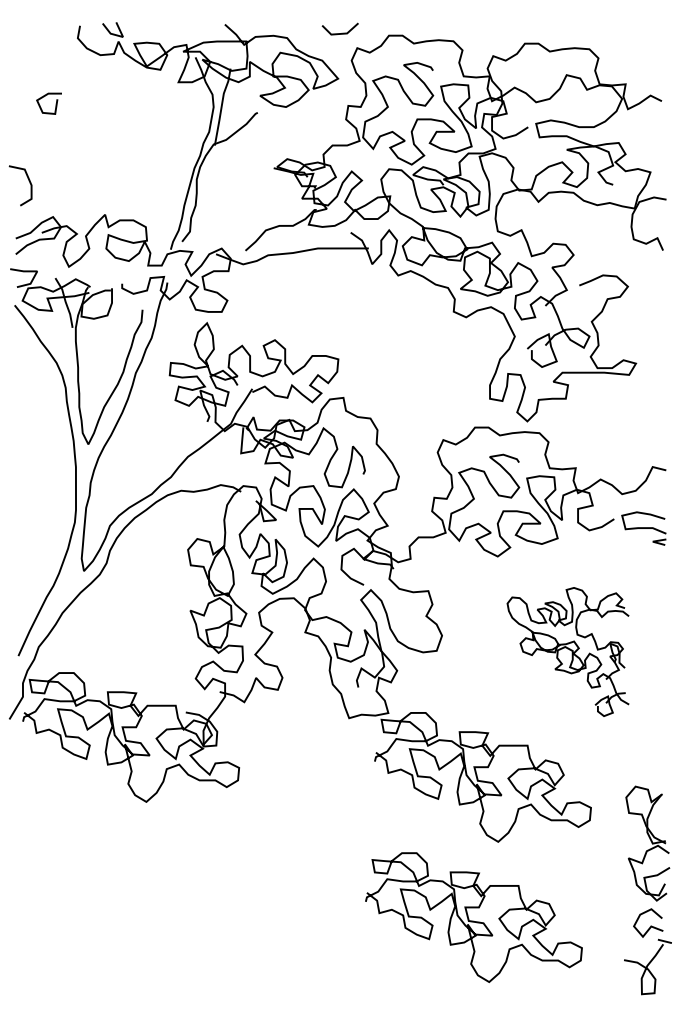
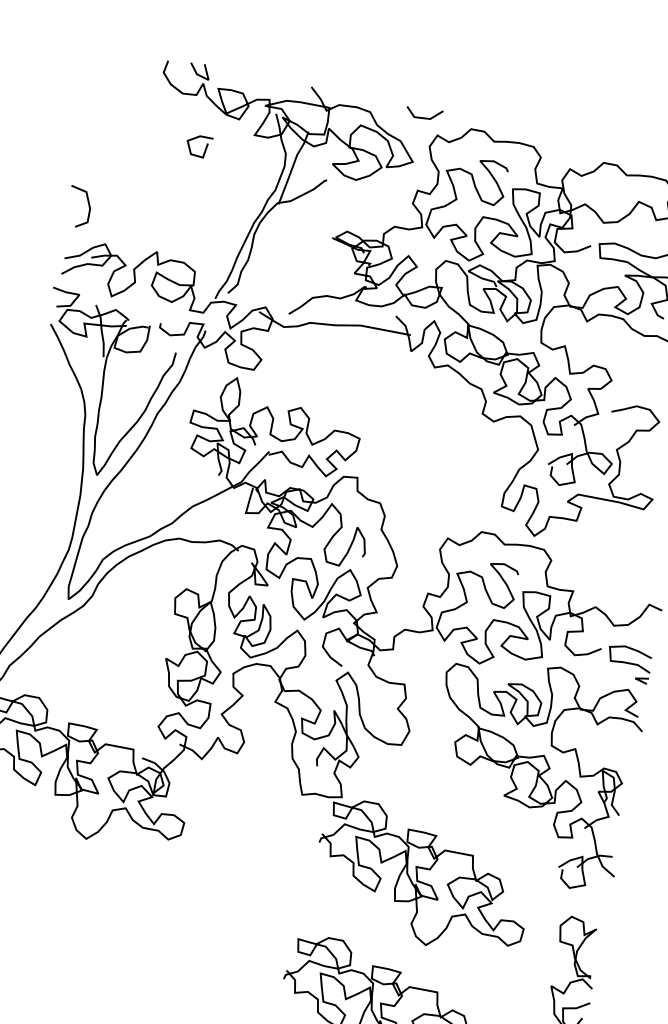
curve: (55, 103) -> (205, 147), moved
part: (567, 651) -> (530, 770), size x1.67

